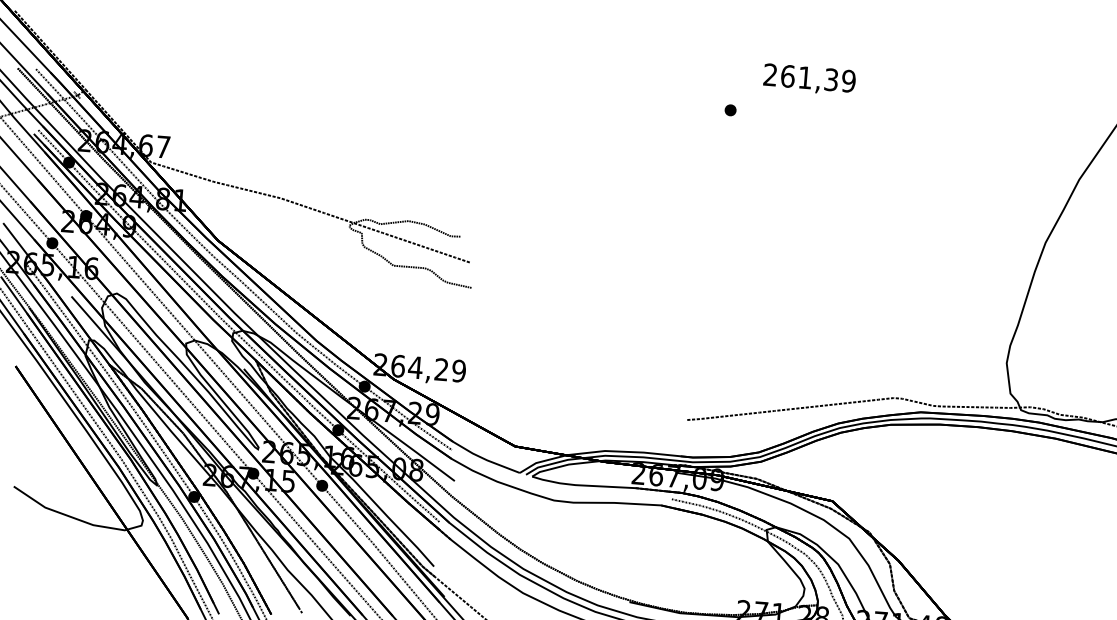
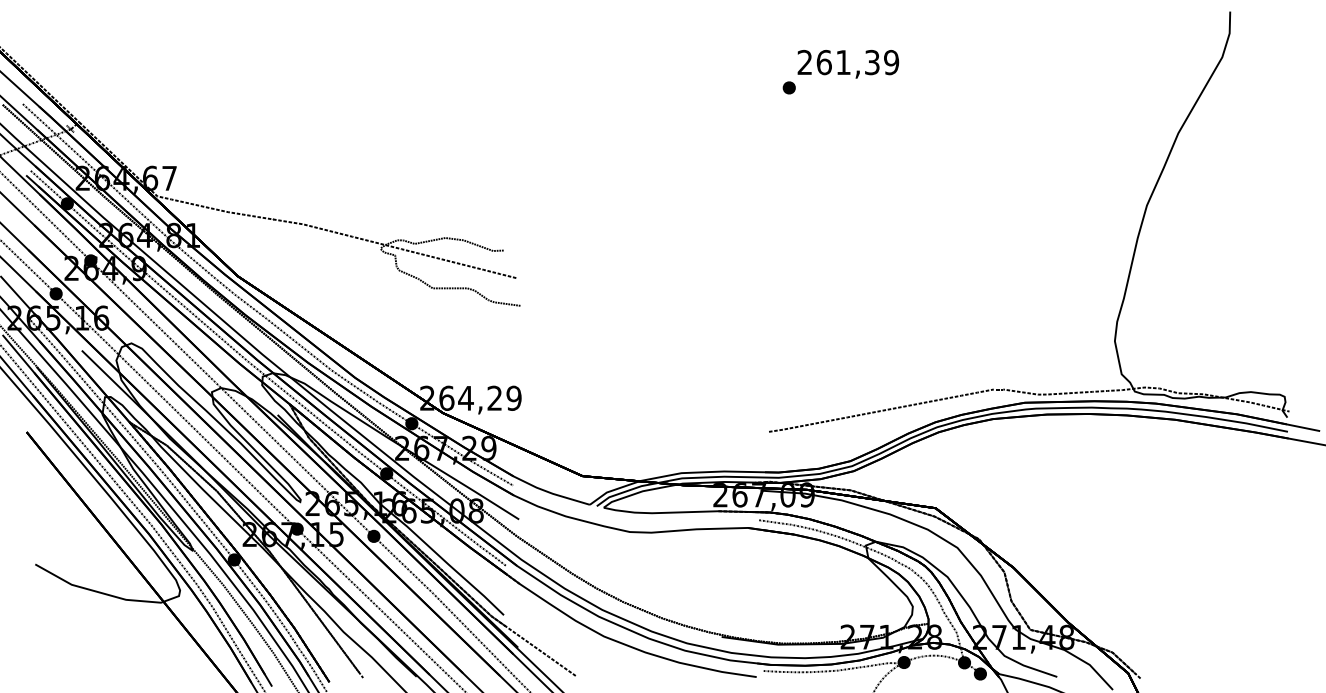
text: (809, 79) -> (848, 64), moved

